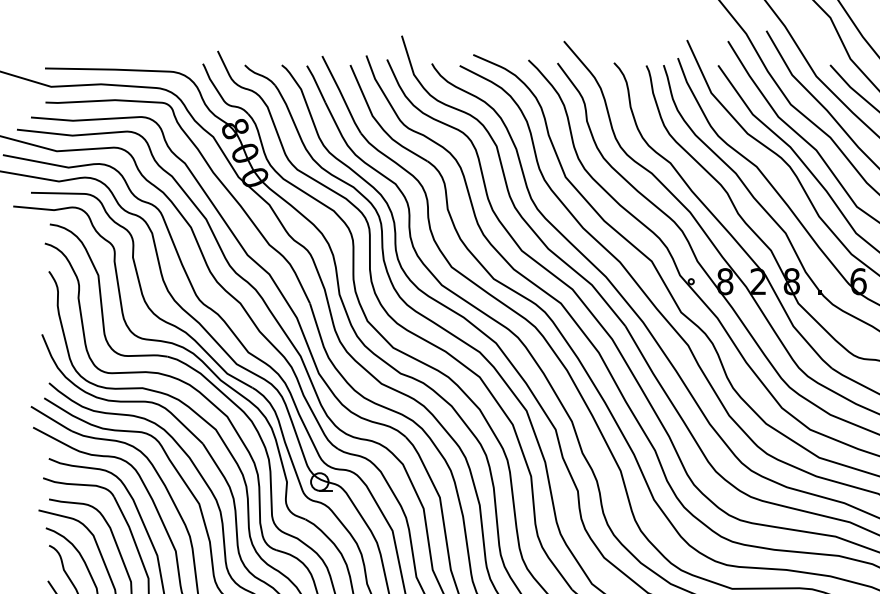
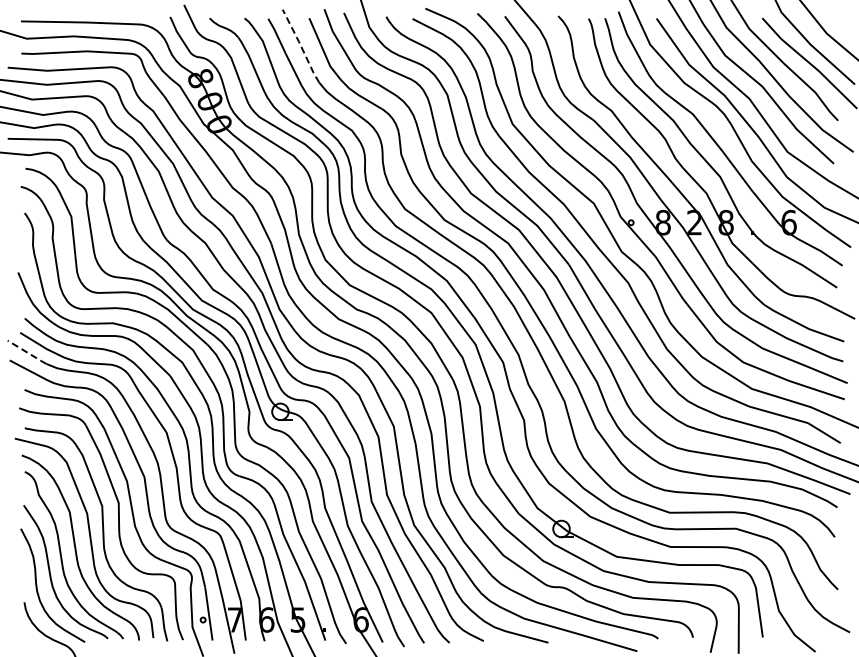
line: (342, 95) -> (301, 46), solid -> dashed
line: (51, 419) -> (27, 352), solid -> dashed

